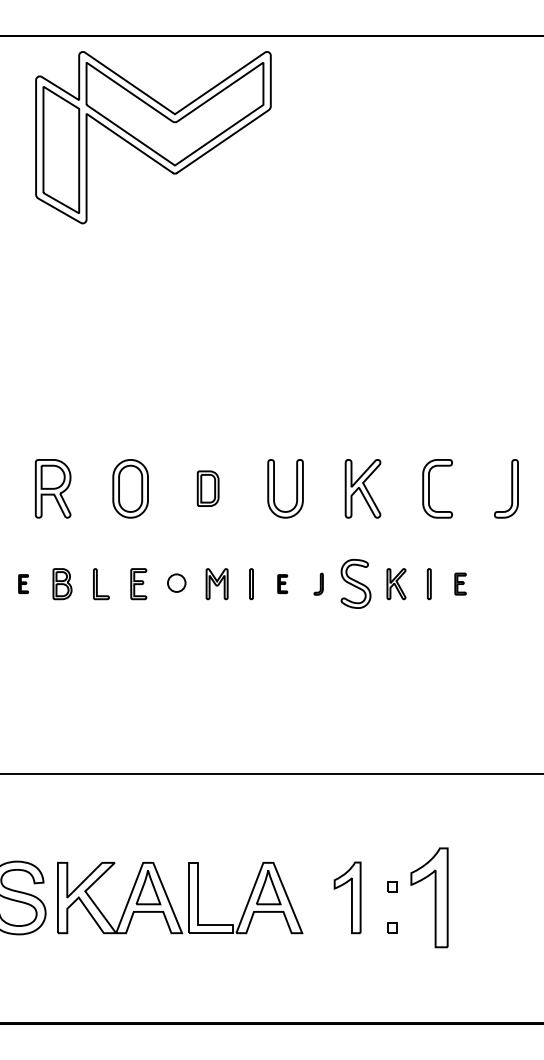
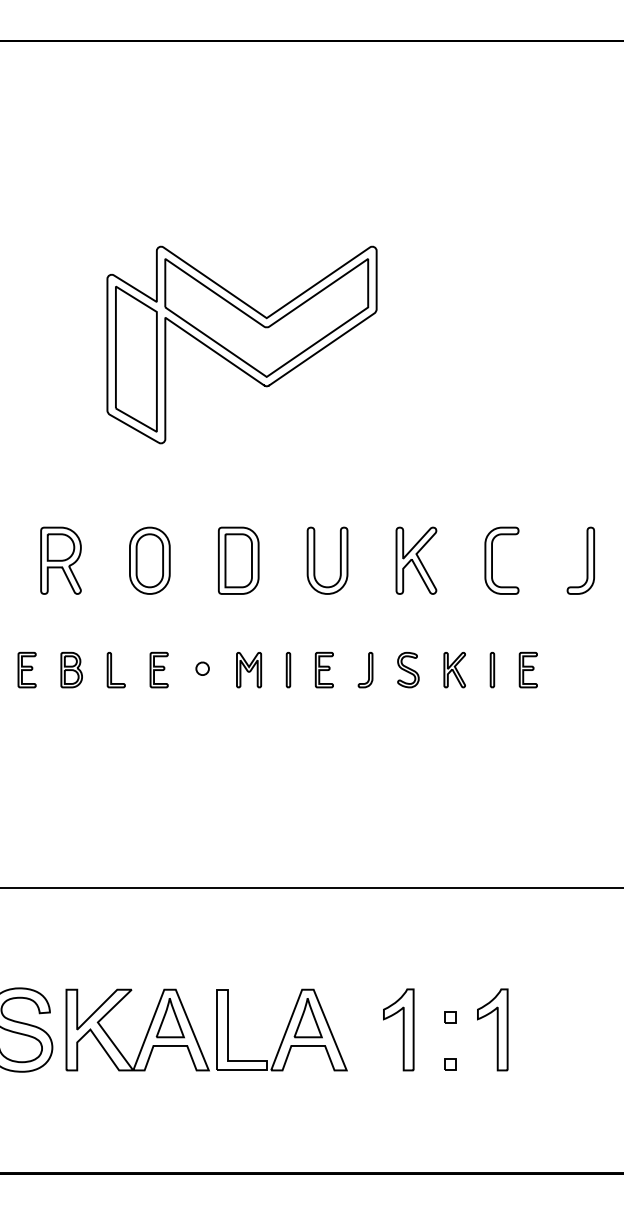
part: (152, 137) -> (241, 344), moved
part: (207, 488) -> (238, 560), size x1.67
part: (176, 582) -> (202, 668), size x0.62
part: (23, 583) -> (26, 669), size x1.67
part: (282, 583) -> (323, 669), size x1.67
part: (459, 583) -> (527, 669), size x1.43
part: (318, 584) -> (365, 670), size x1.43
part: (356, 584) -> (408, 670), size x0.62
part: (429, 897) -> (492, 1029), size x0.71

